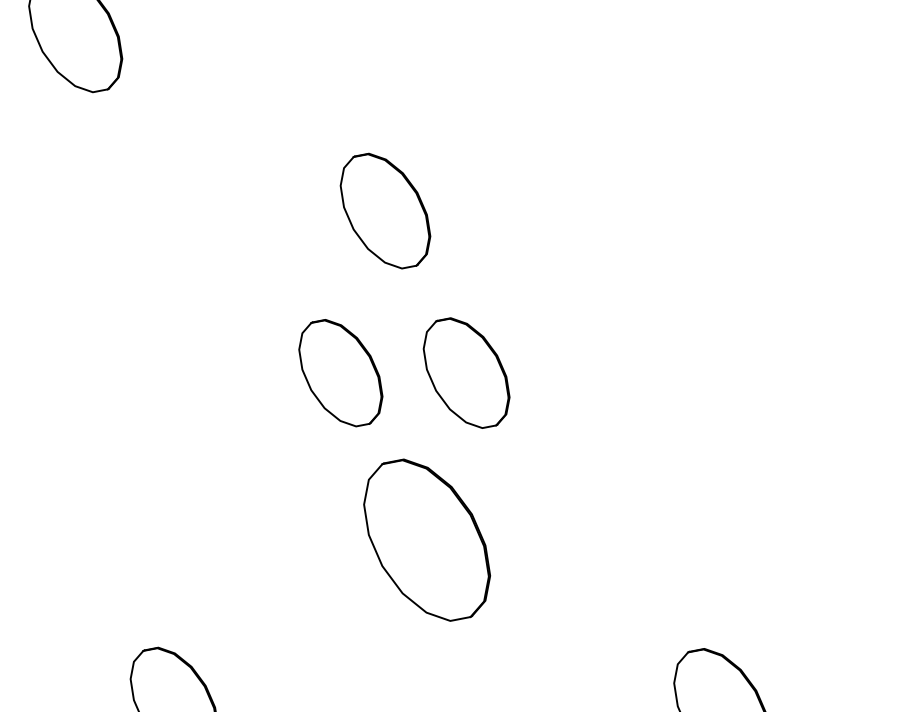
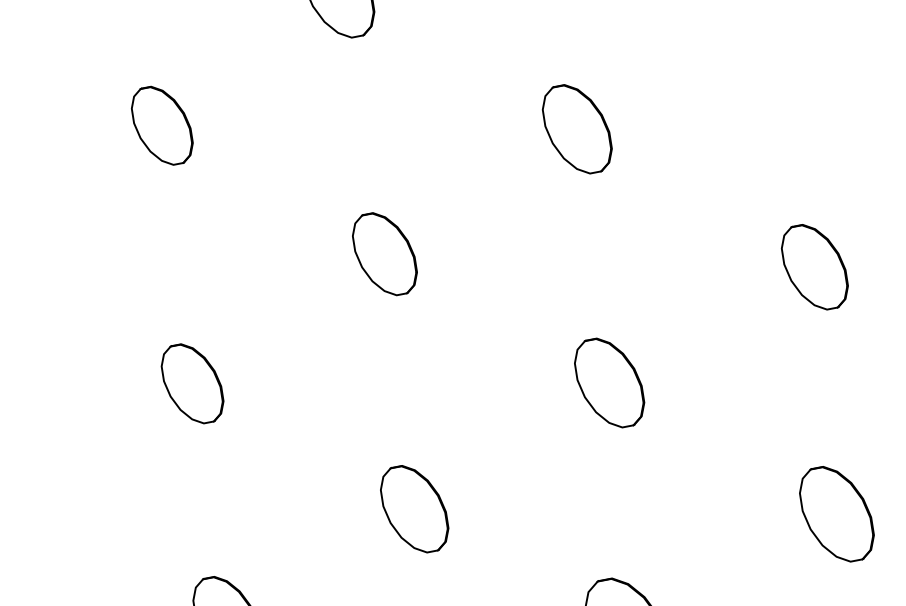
part: (340, 373) -> (384, 254), moved
part: (466, 373) -> (814, 267), moved
part: (427, 539) -> (609, 382), size x0.71

